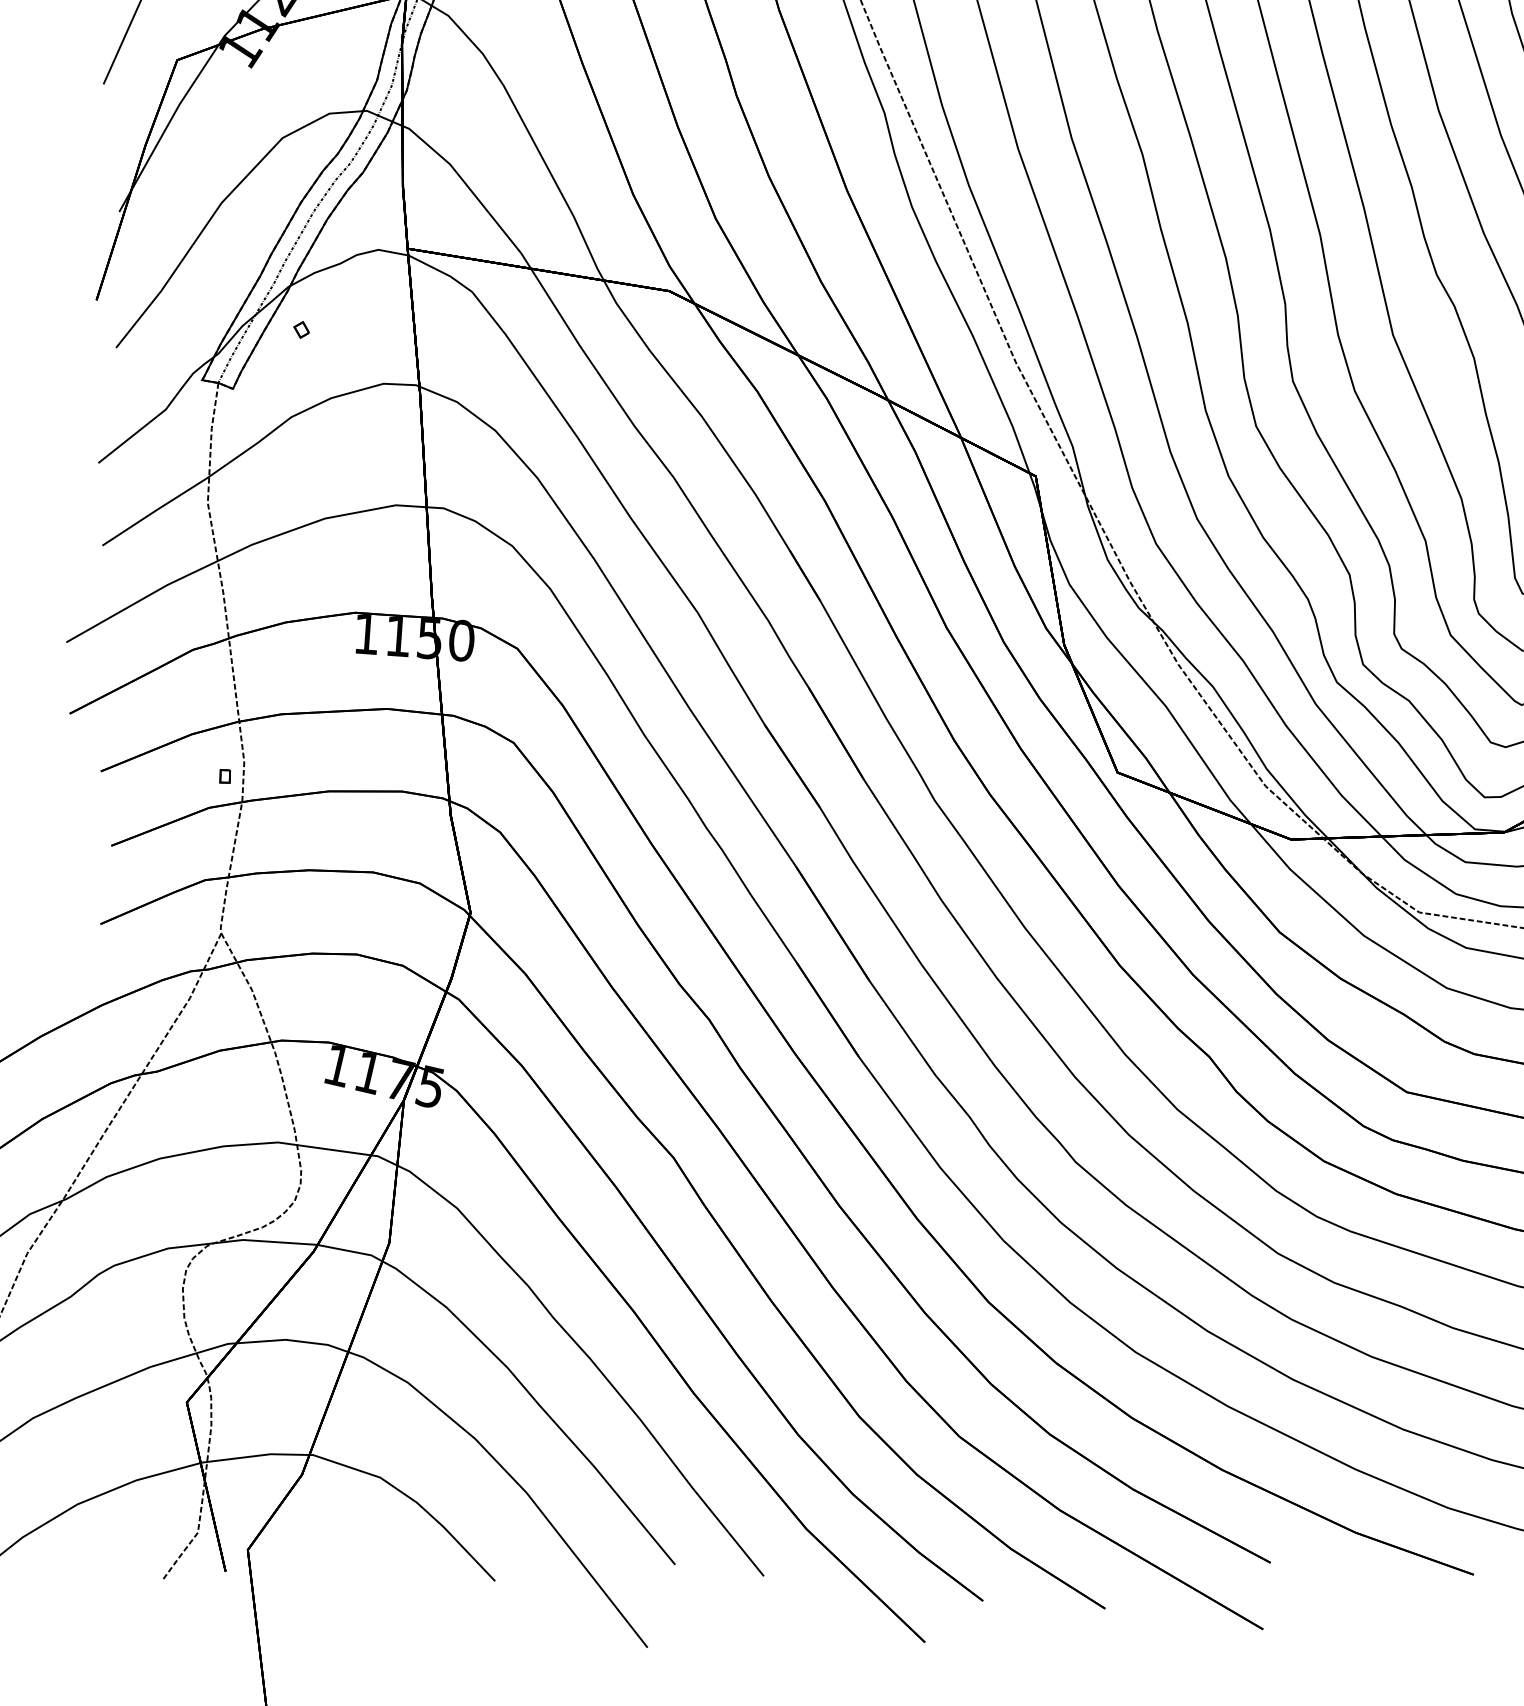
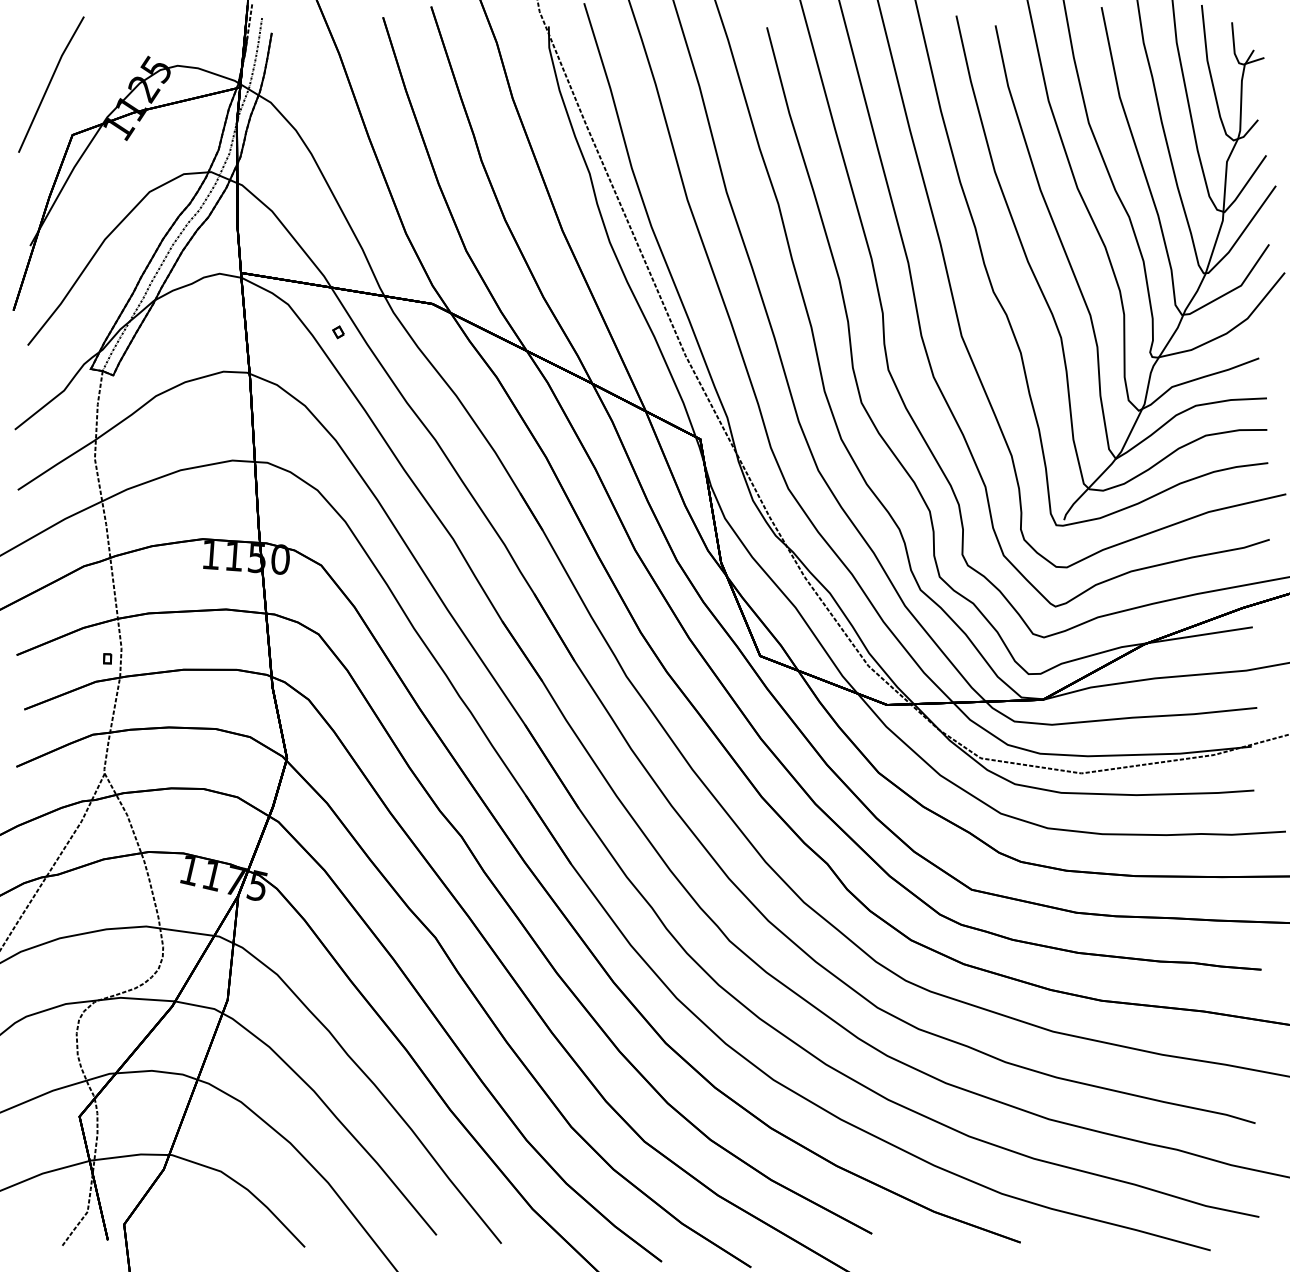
part: (301, 330) -> (338, 332), moved

